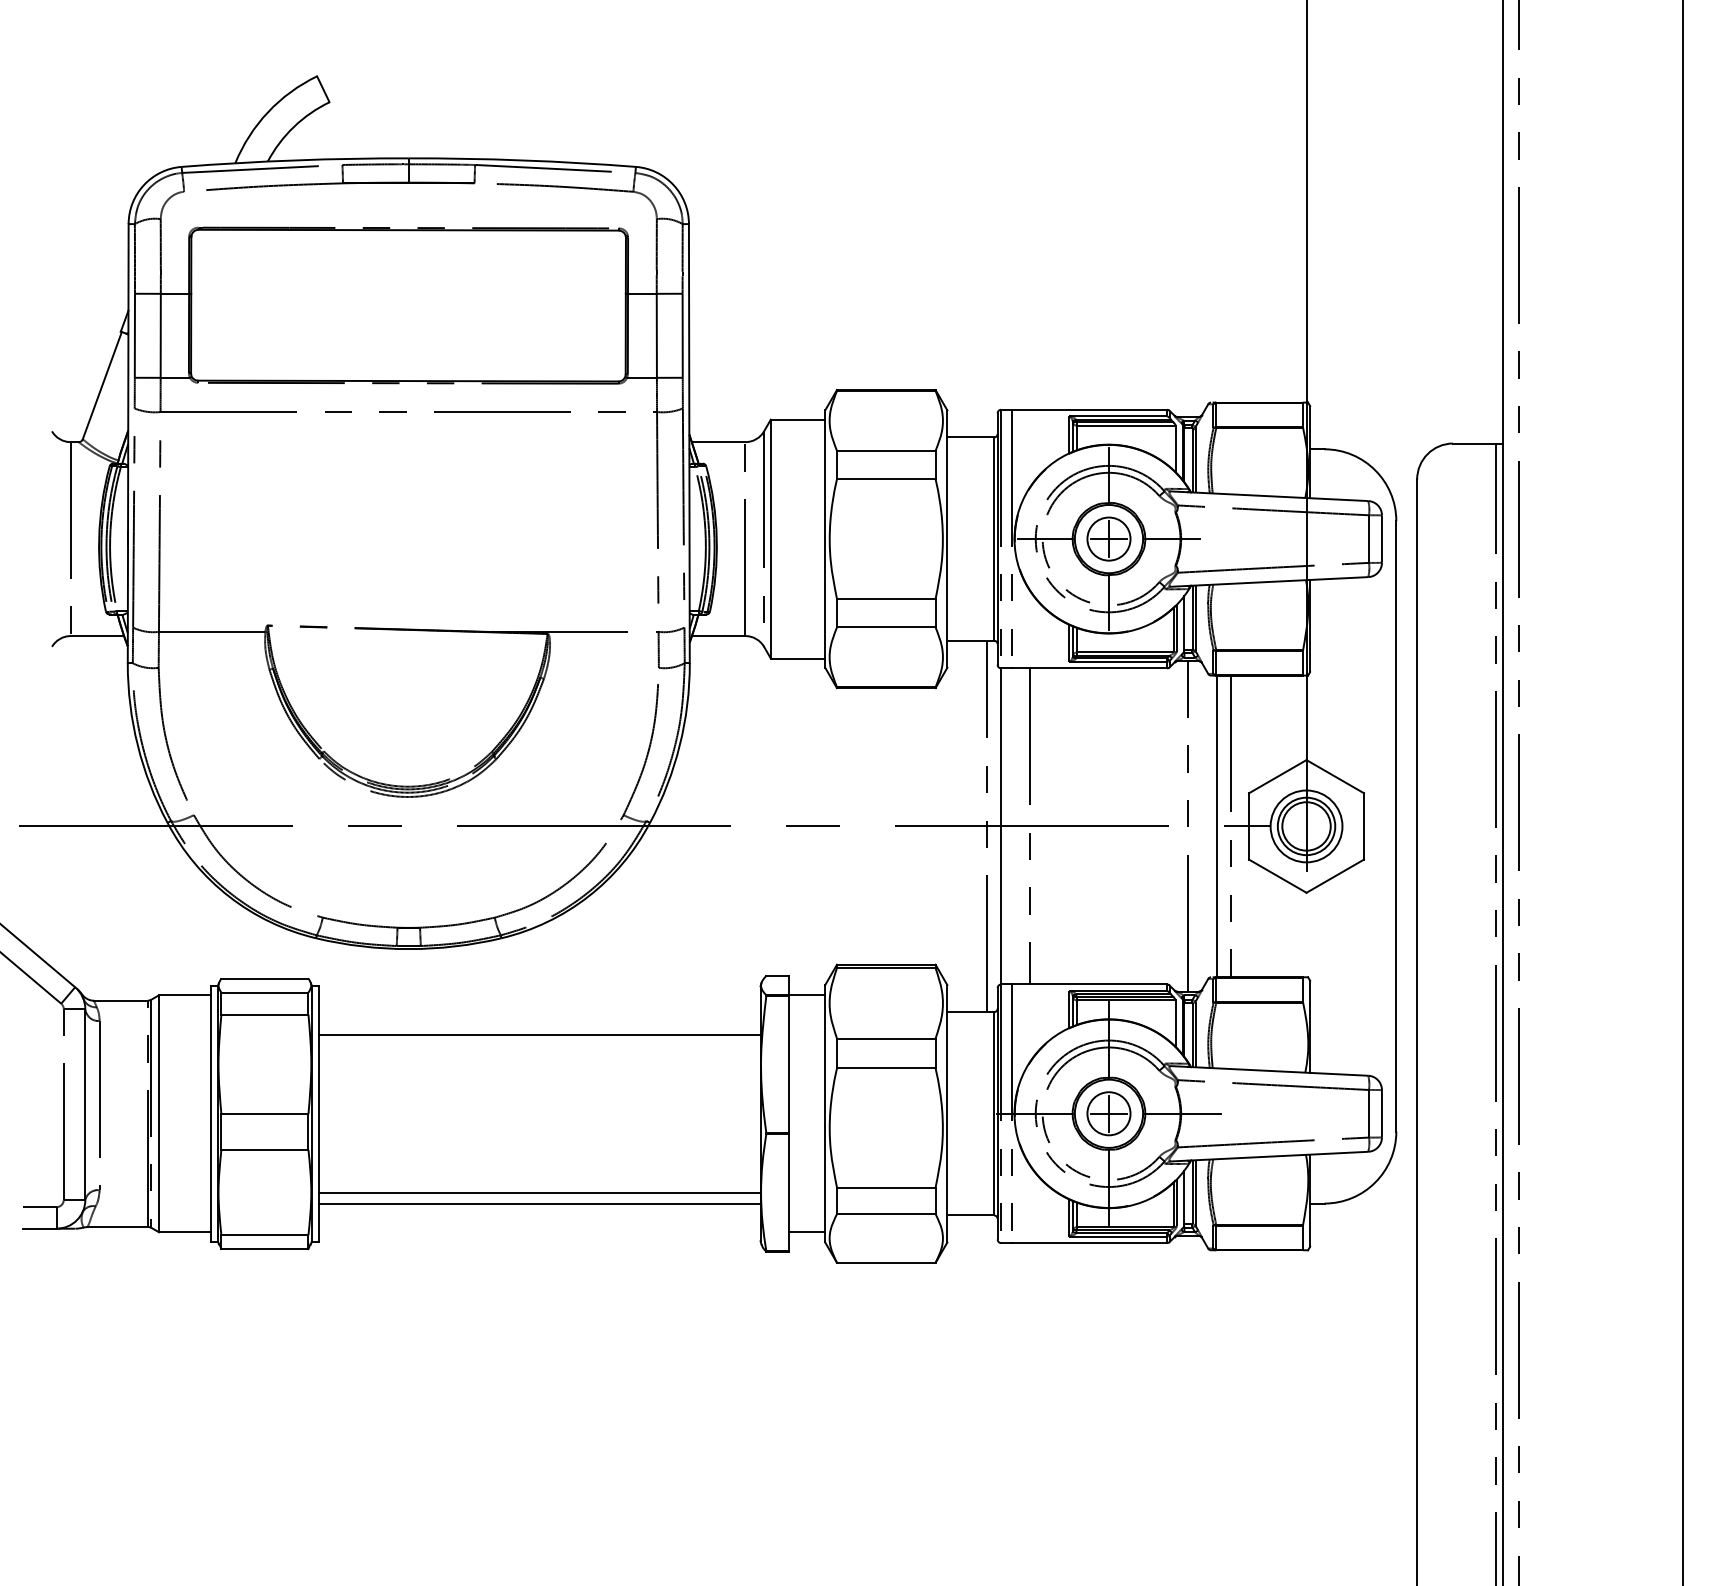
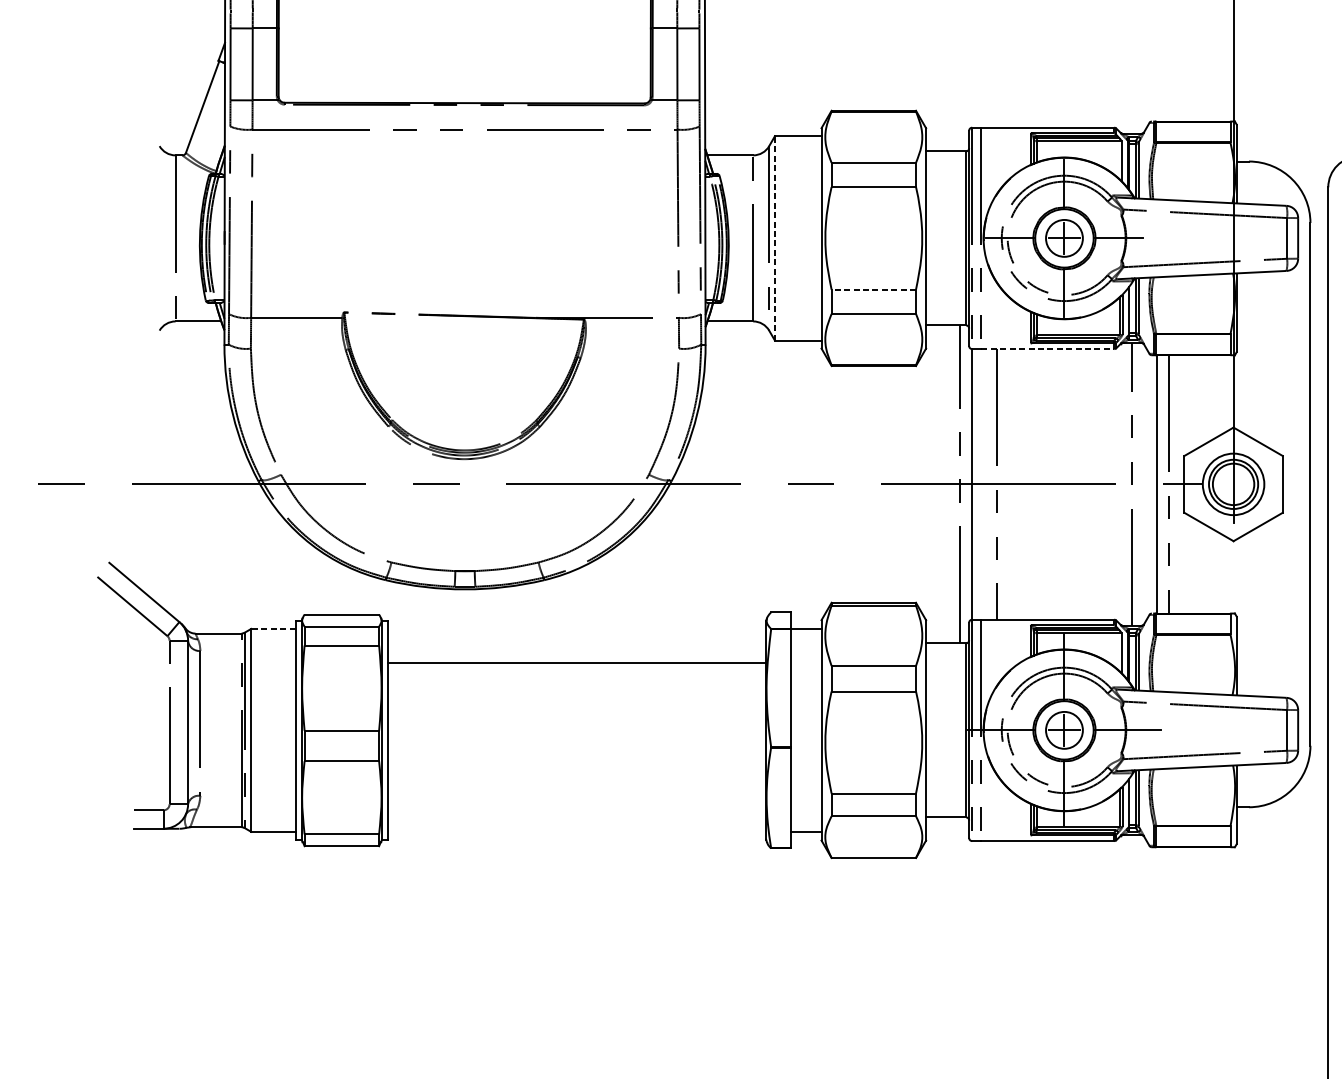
line: (770, 538) -> (774, 237), solid -> dashed
line: (885, 599) -> (873, 290), solid -> dashed
line: (1089, 668) -> (1047, 349), solid -> dashed
line: (185, 995) -> (273, 629), solid -> dashed
line: (539, 1192) -> (576, 797), removed
line: (539, 1203) -> (576, 807), removed

